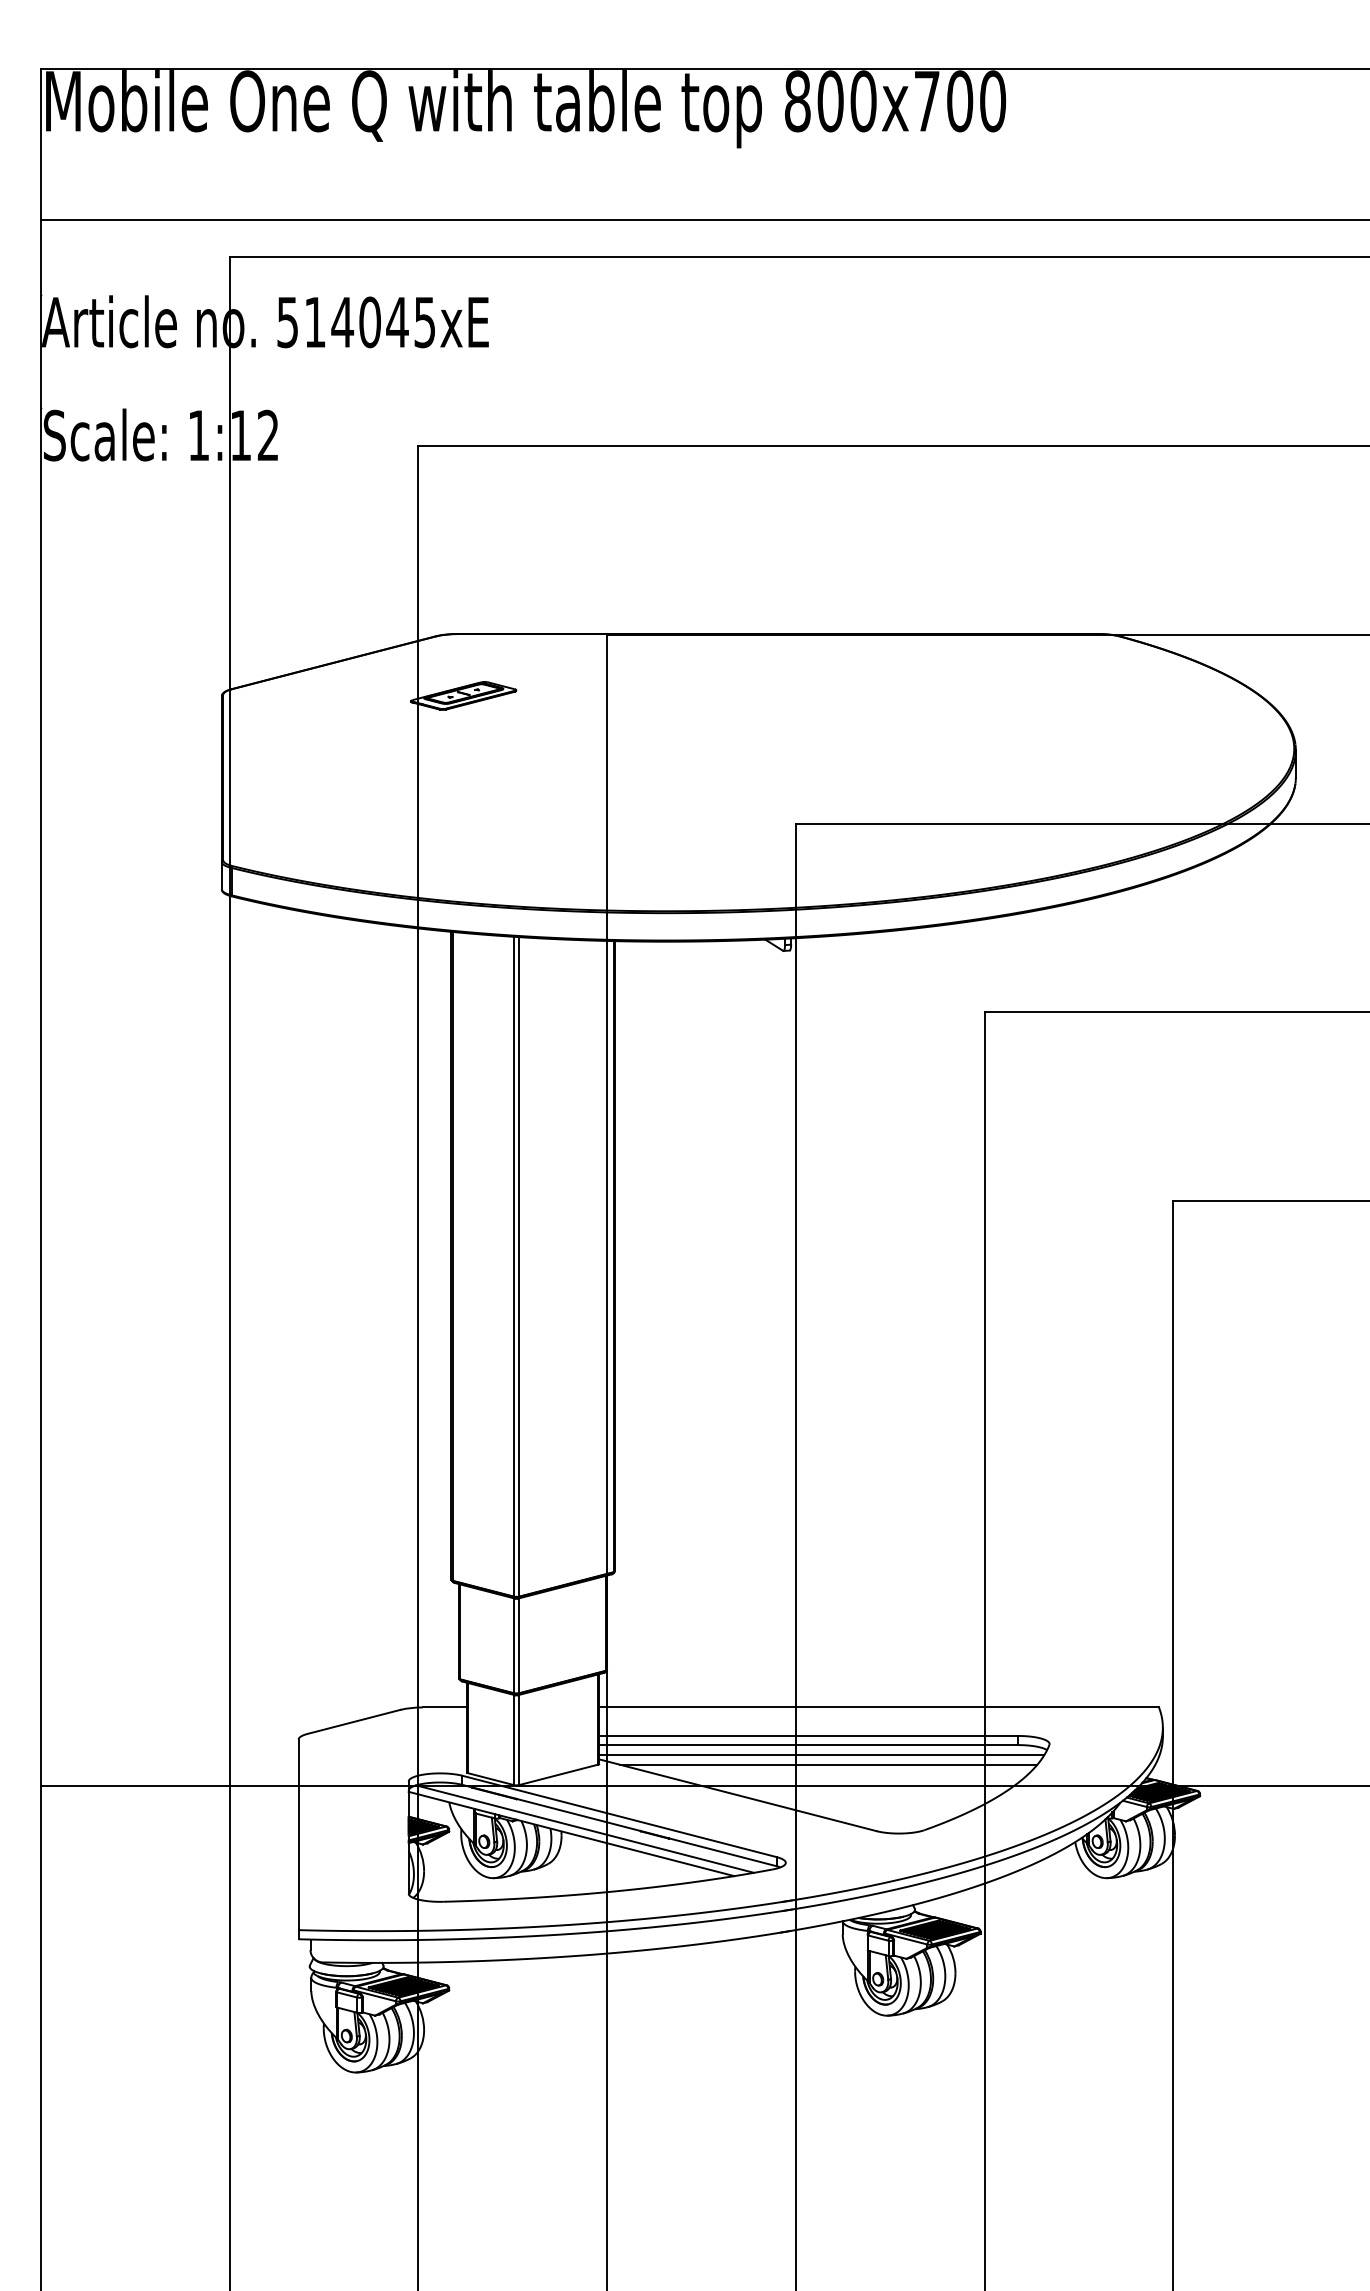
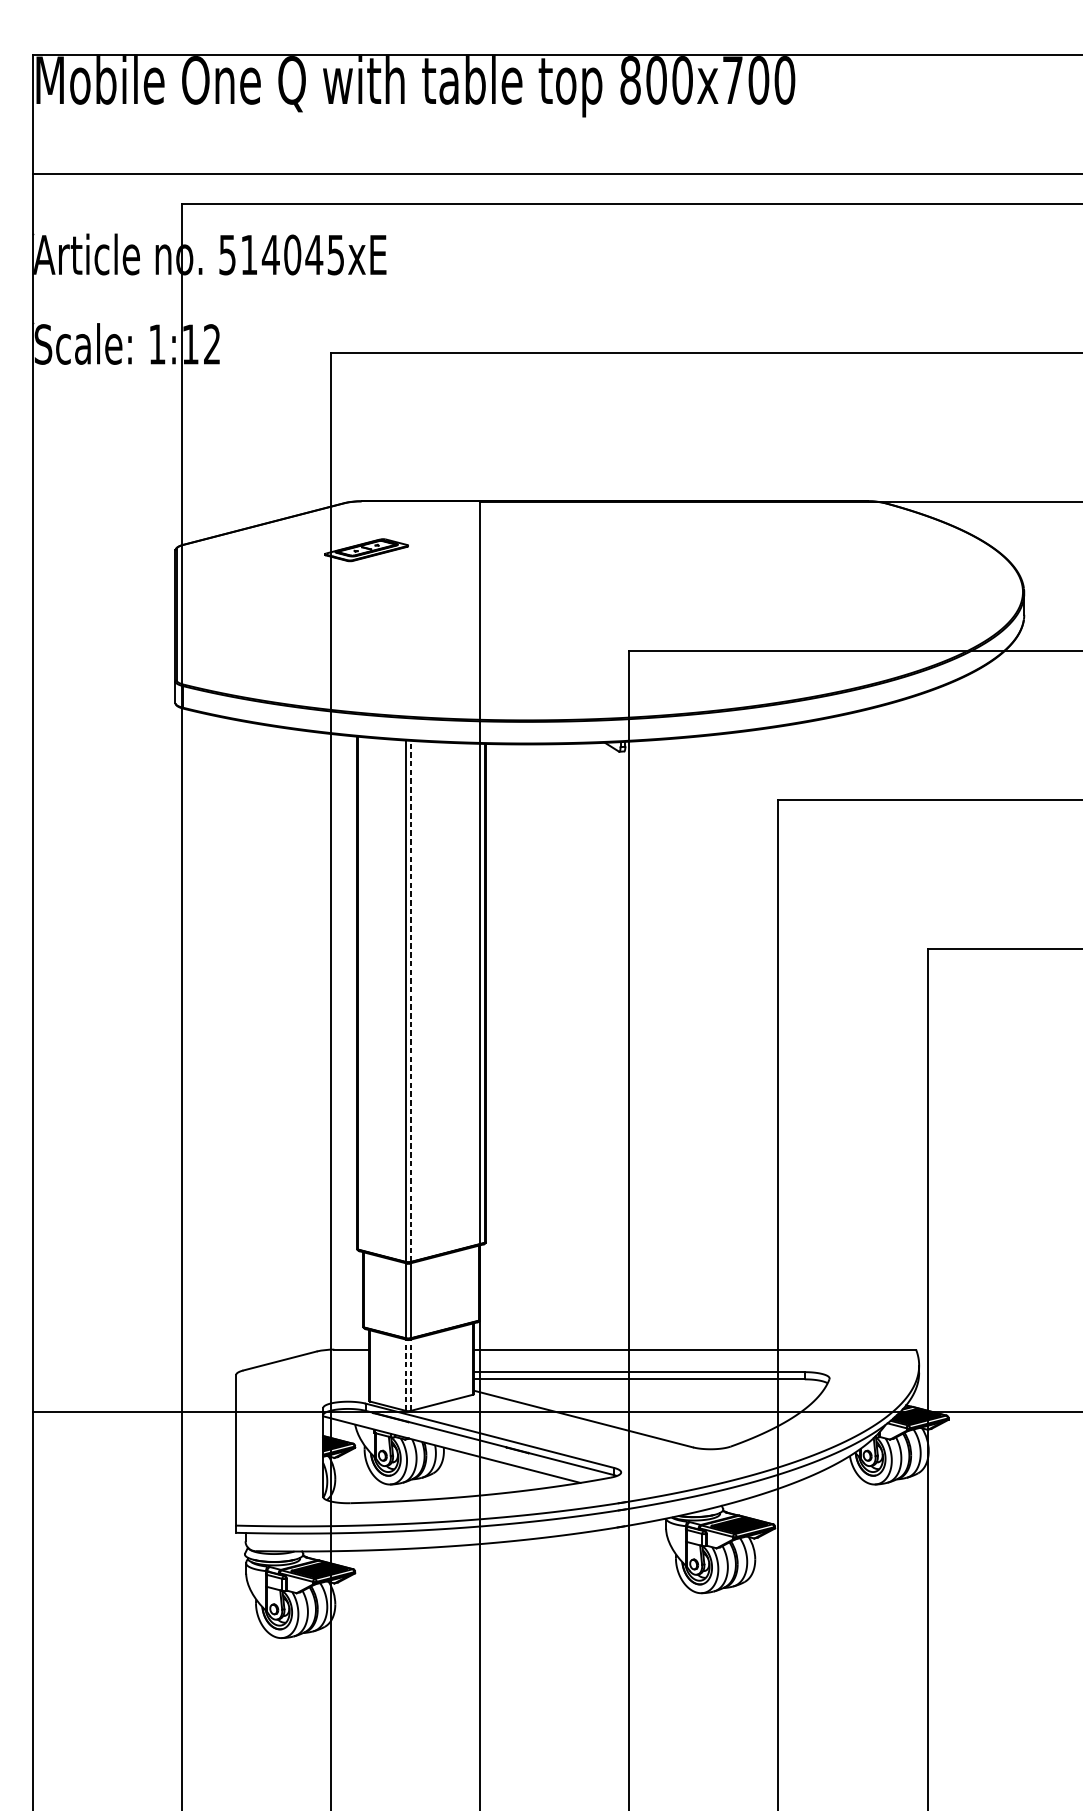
line: (519, 1266) -> (410, 1001), solid -> dashed
line: (513, 1739) -> (405, 1374), solid -> dashed
line: (519, 1739) -> (410, 1374), solid -> dashed
line: (821, 1755) -> (649, 1387), removed
line: (828, 1764) -> (654, 1394), removed
line: (585, 1828) -> (462, 1445), removed

